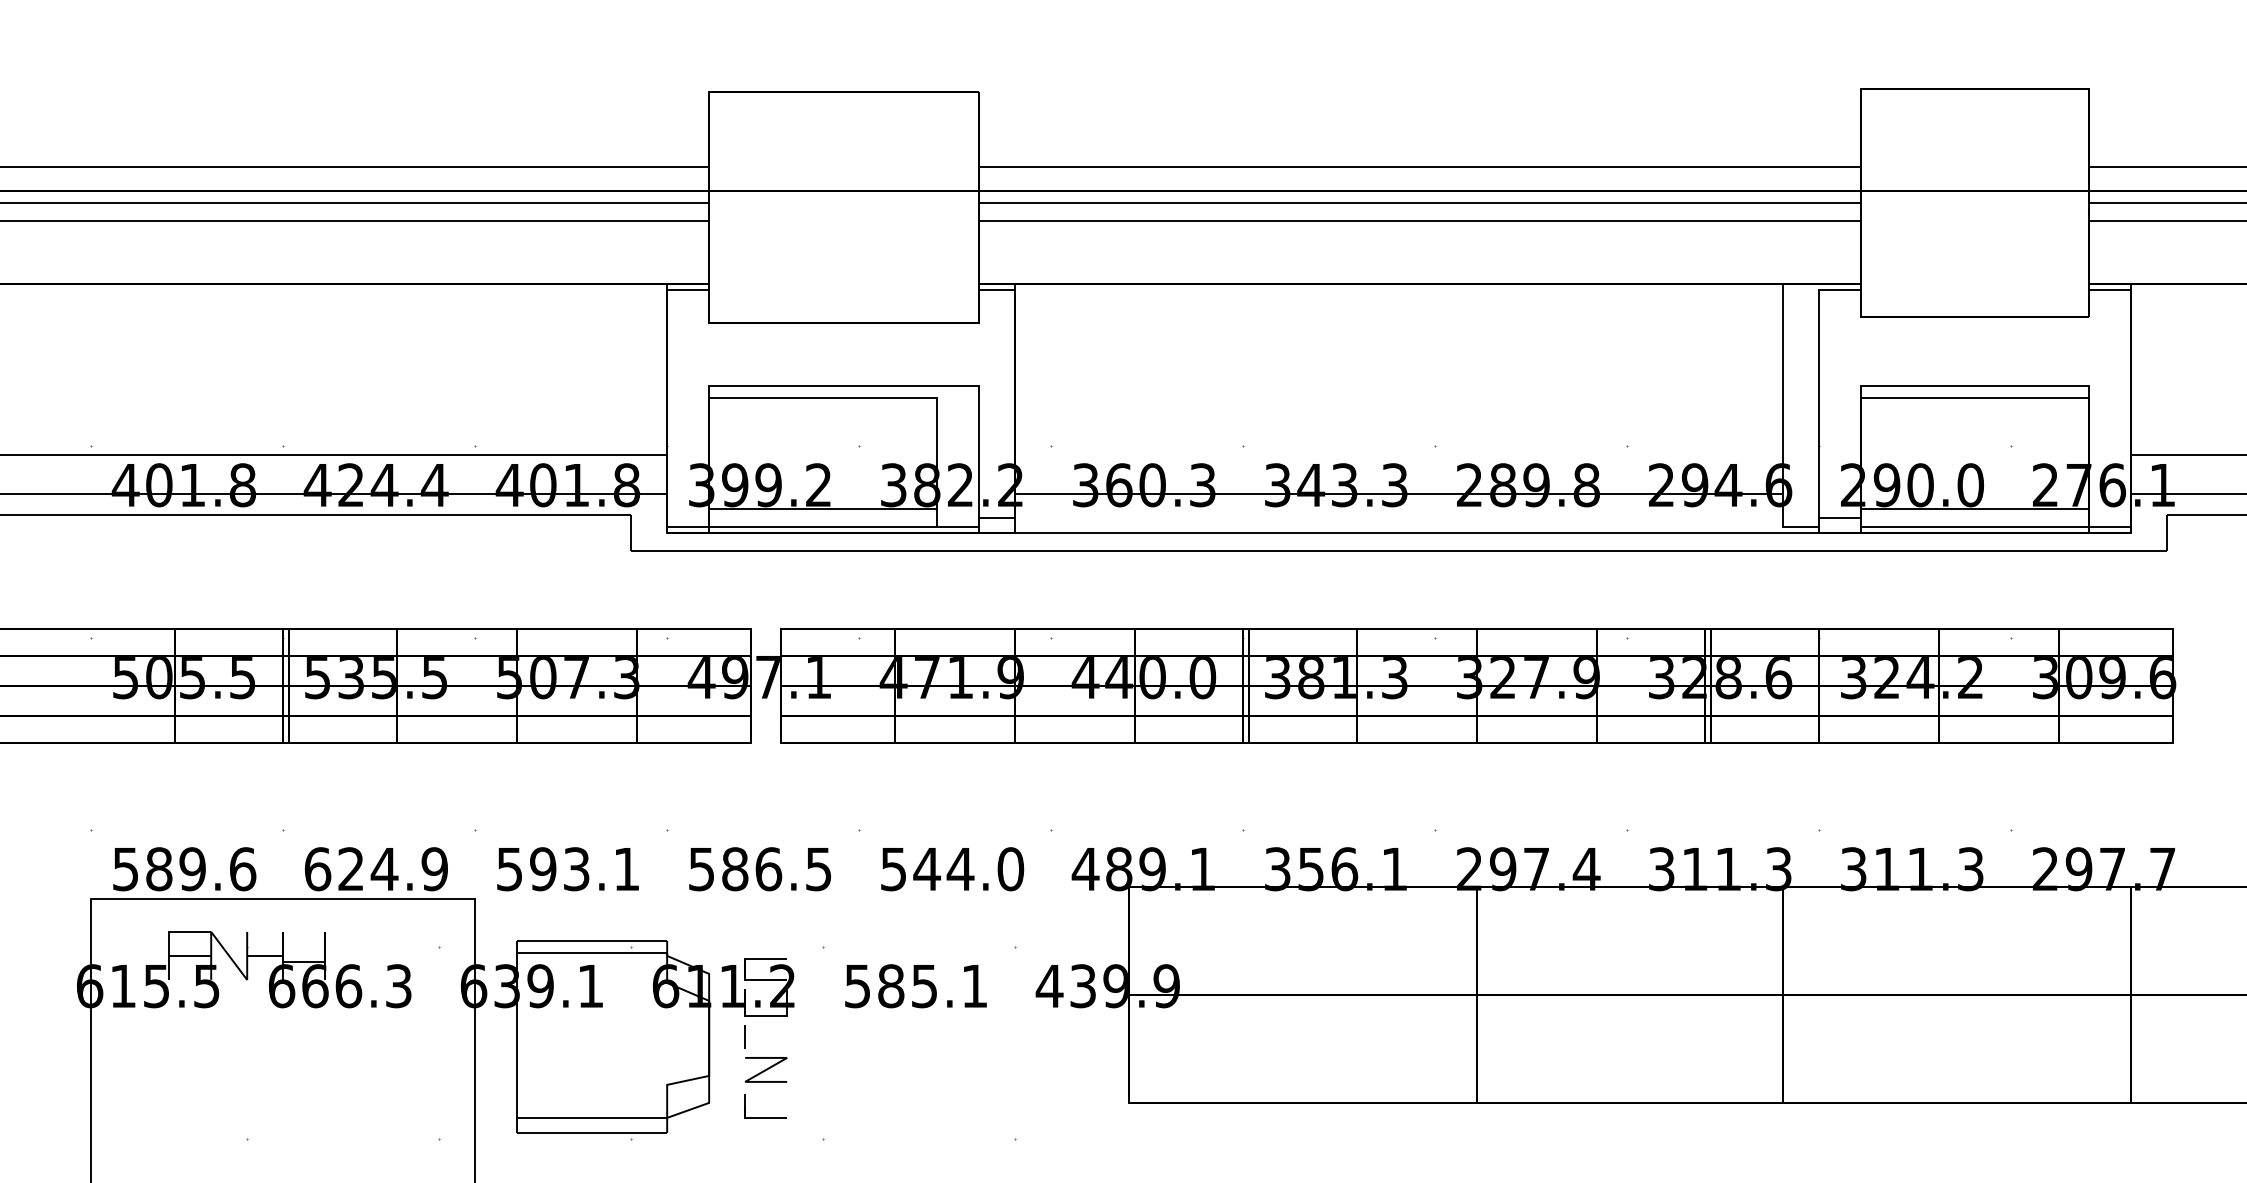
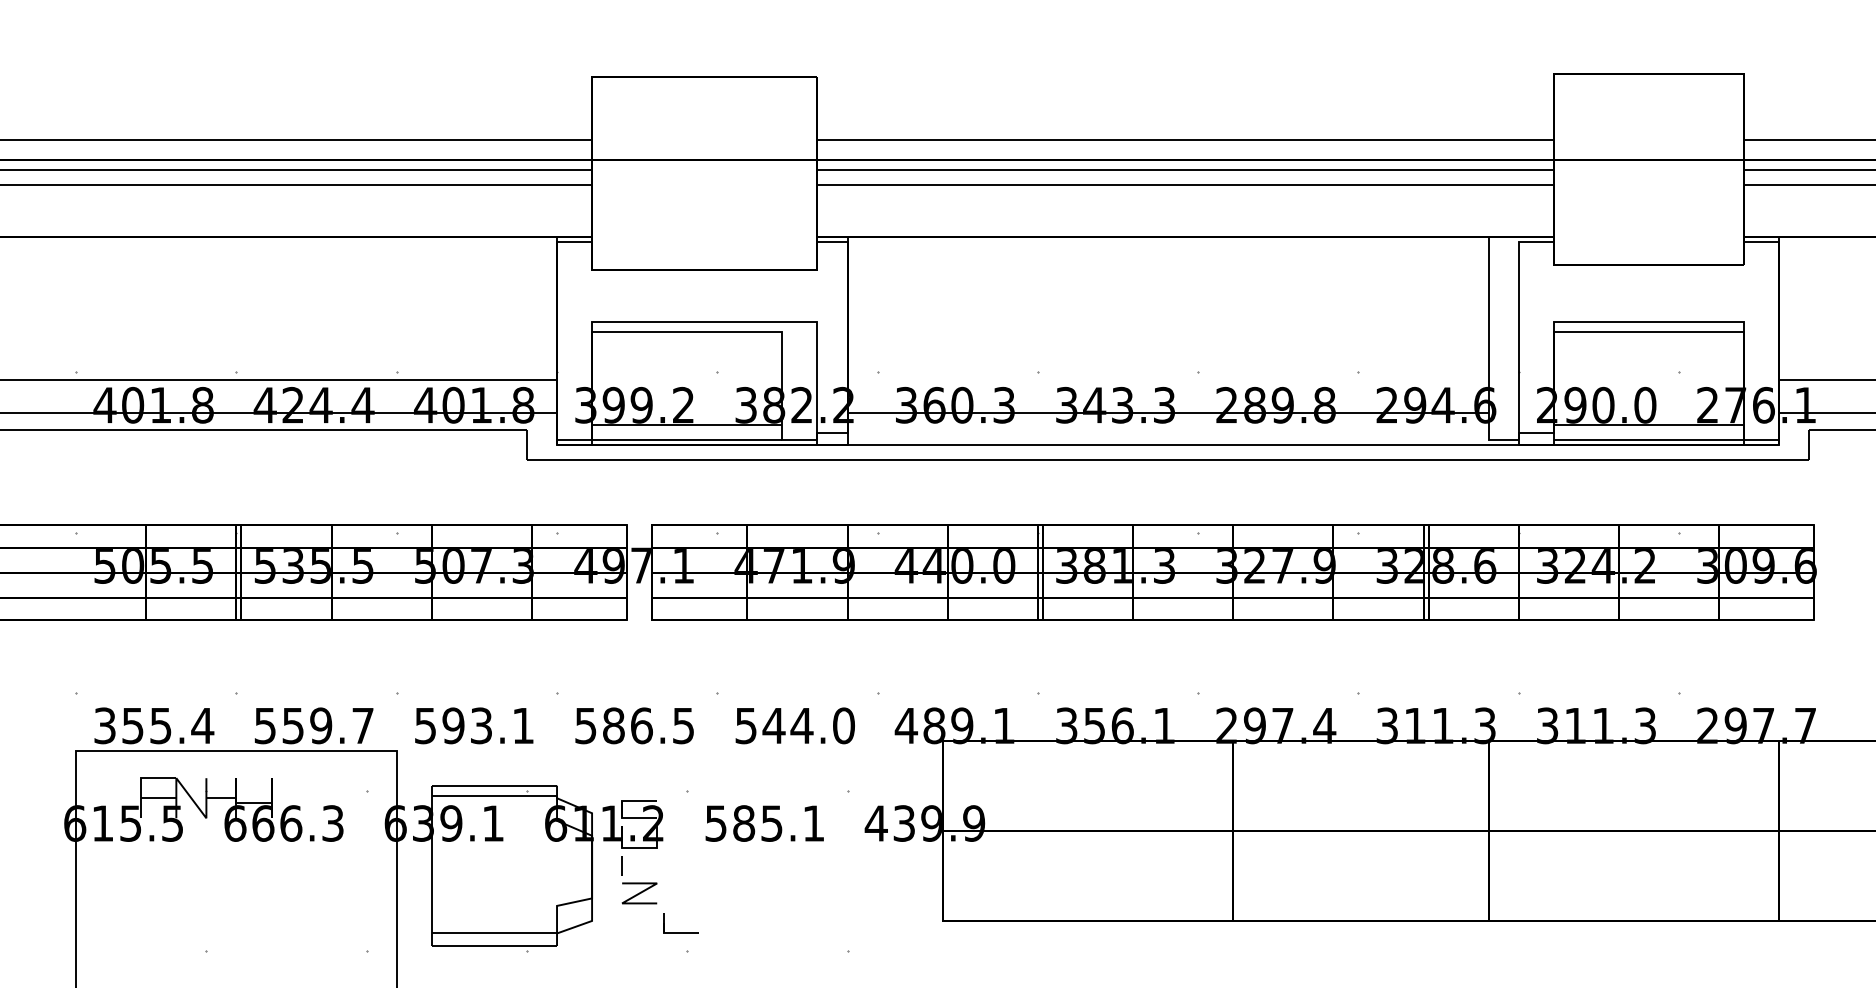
text: (185, 868) -> (154, 725), 589.6 -> 355.4
text: (375, 868) -> (313, 725), 624.9 -> 559.7
part: (764, 1116) -> (680, 932), moved

